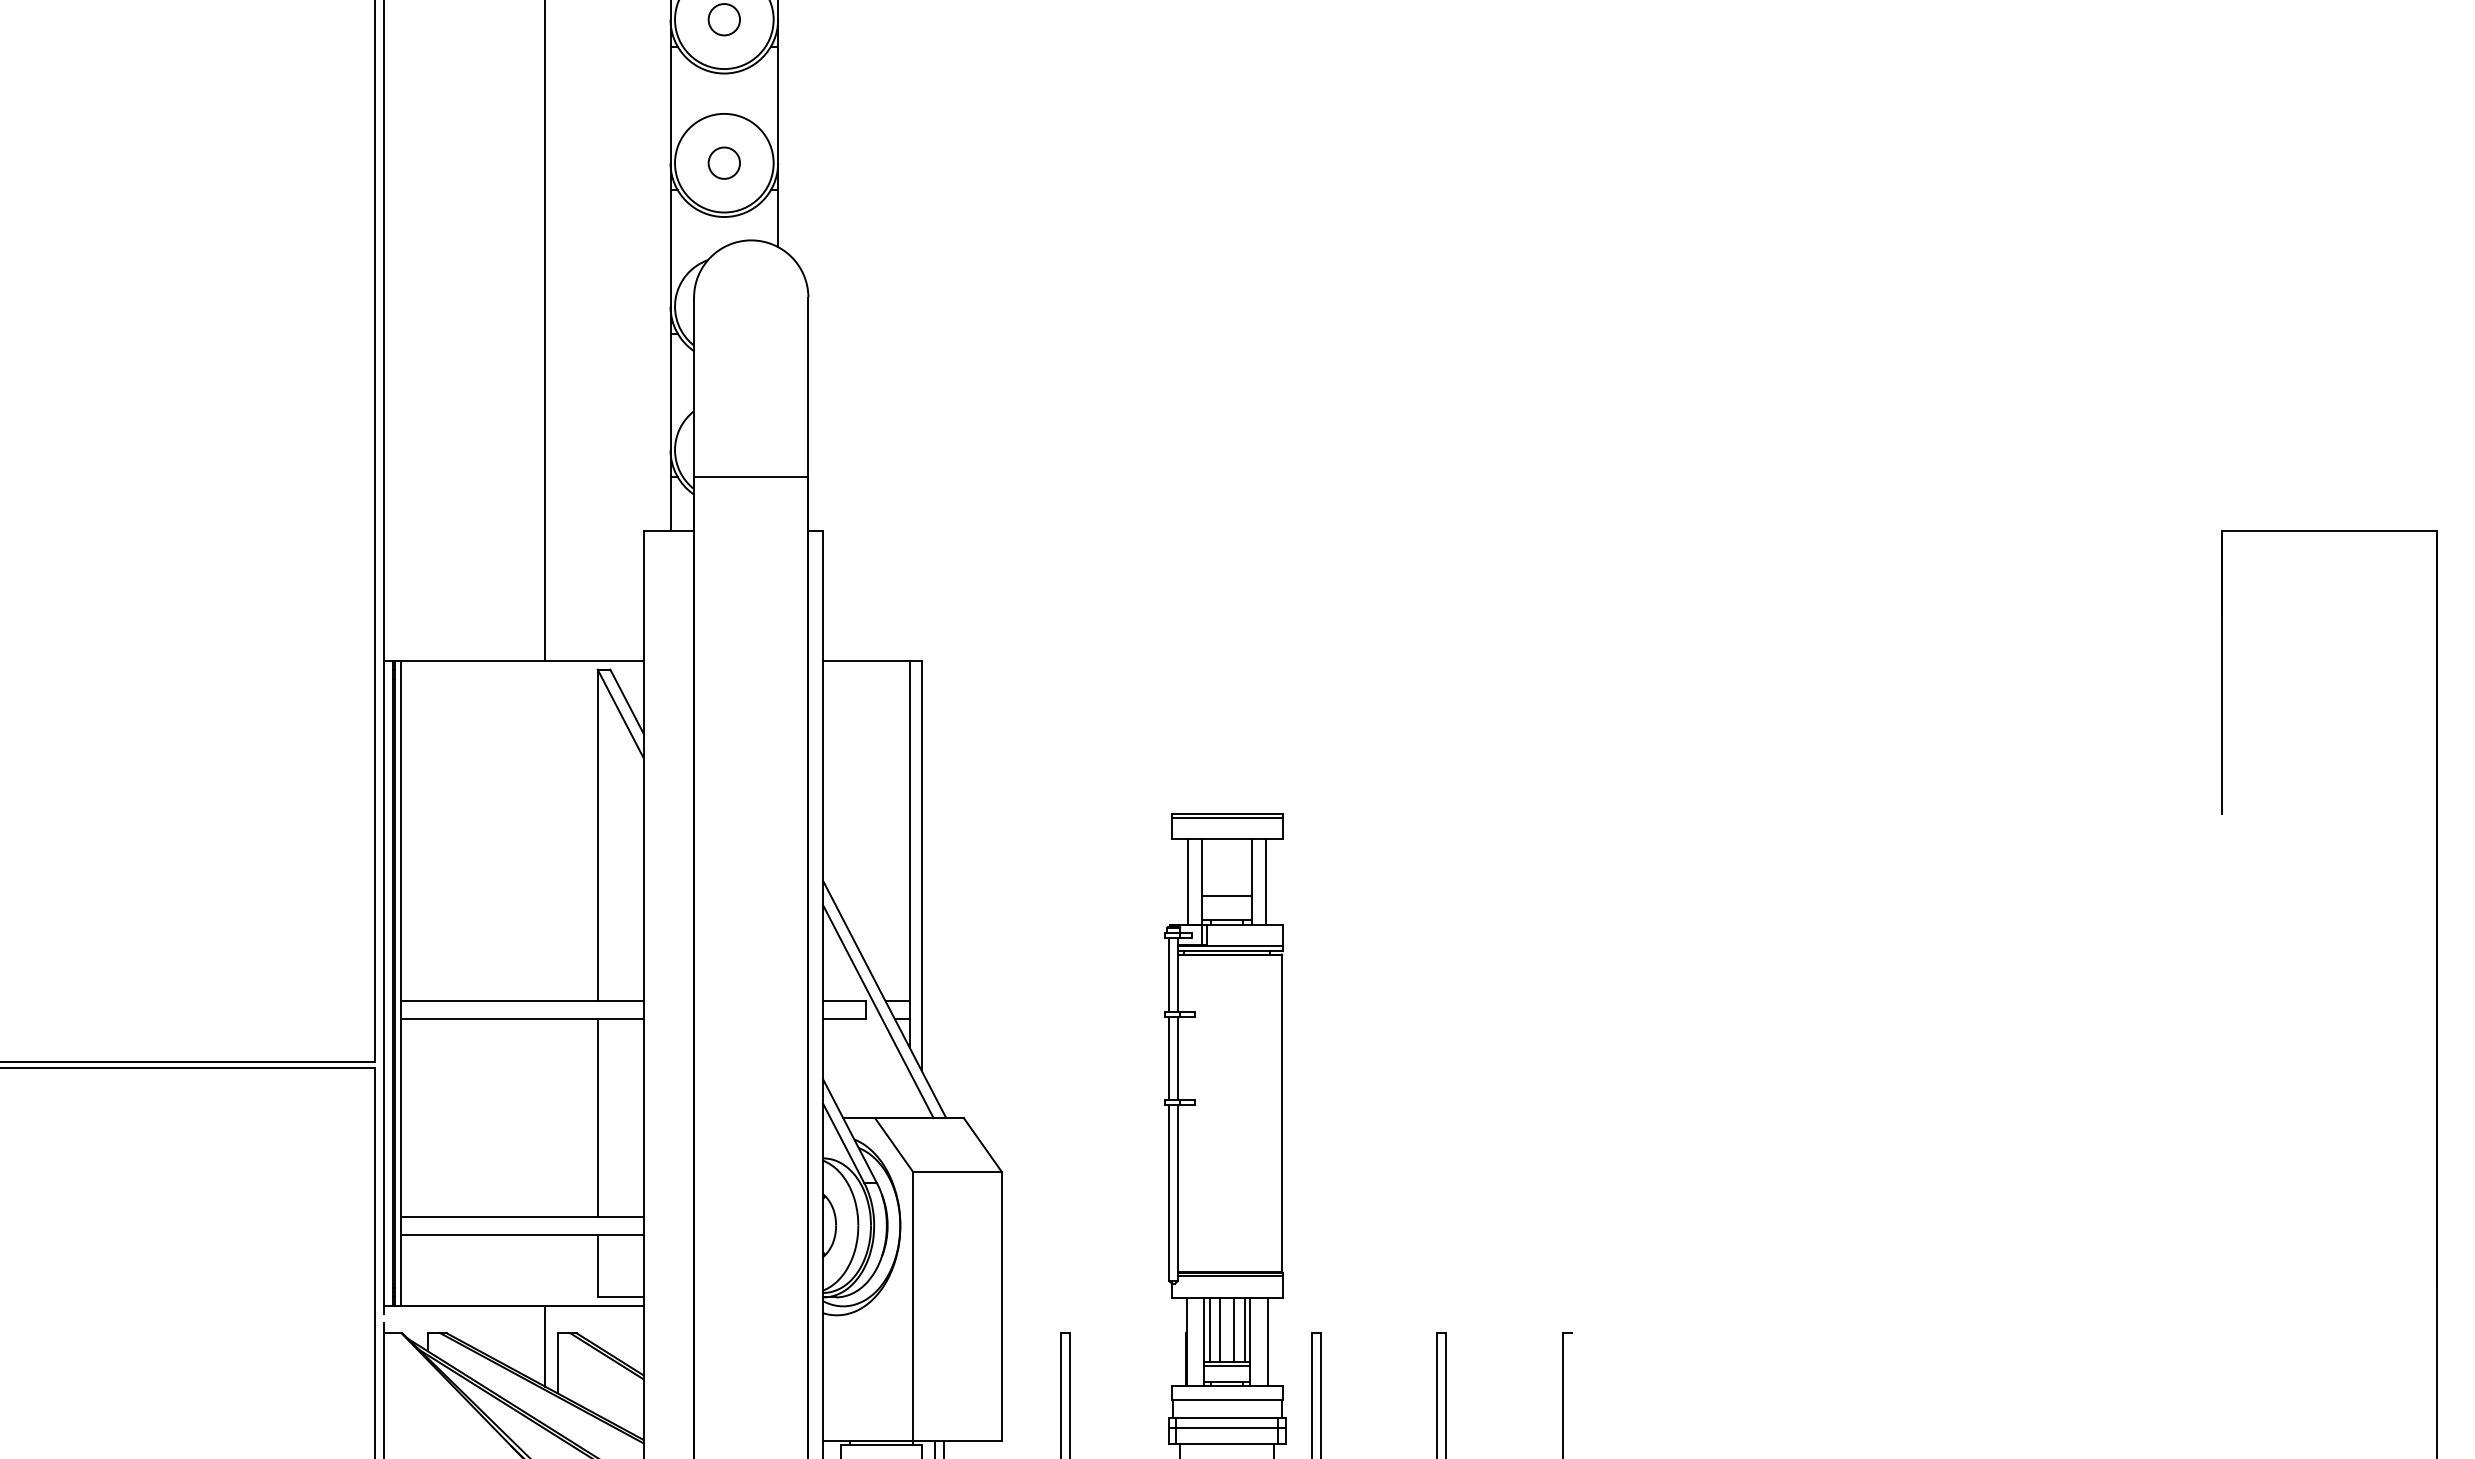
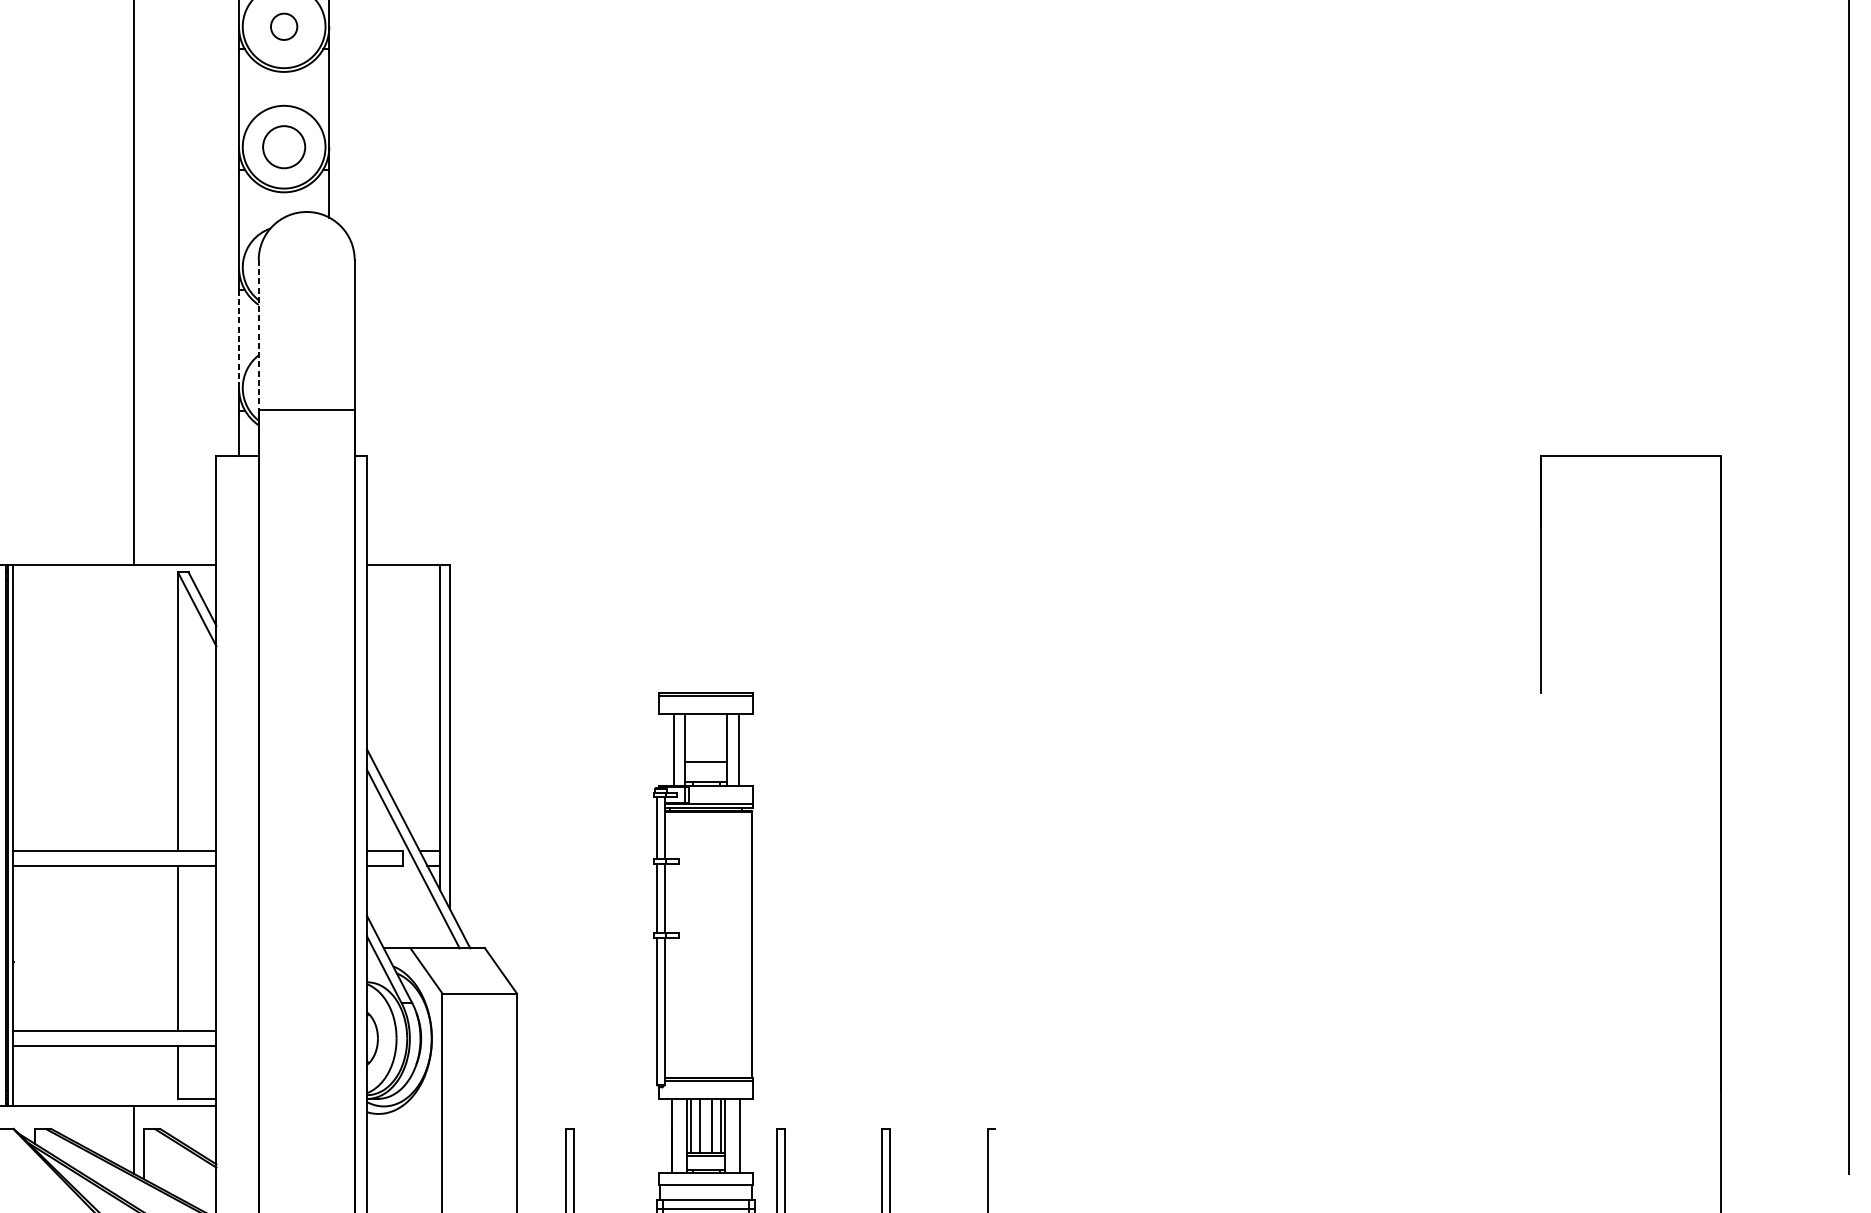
circle: (724, 162) -> (284, 146), size x1.6
line: (694, 387) -> (259, 335), solid -> dashed
line: (670, 391) -> (238, 338), solid -> dashed

